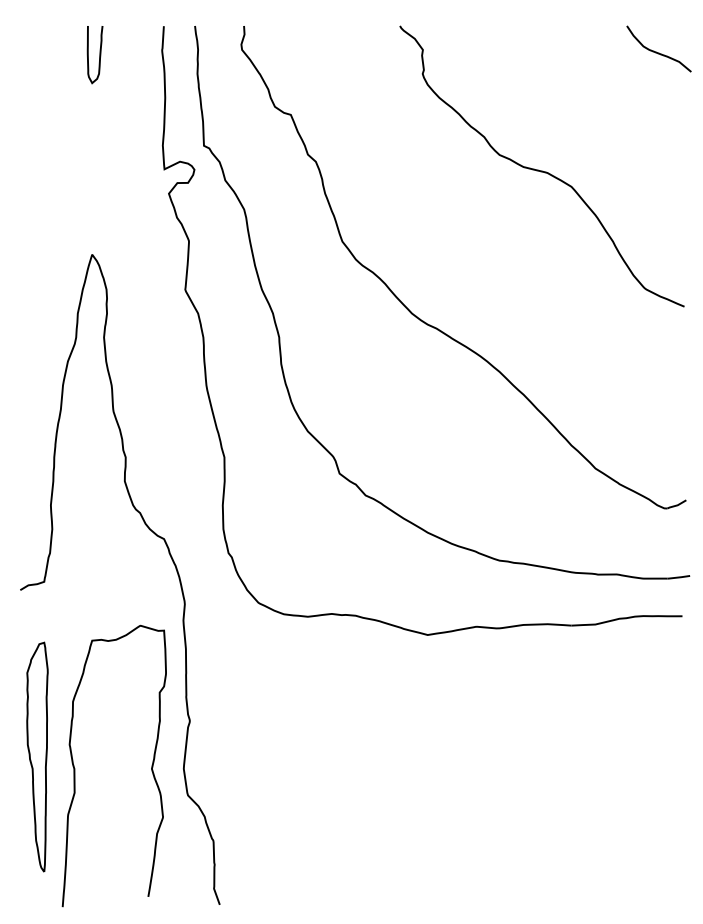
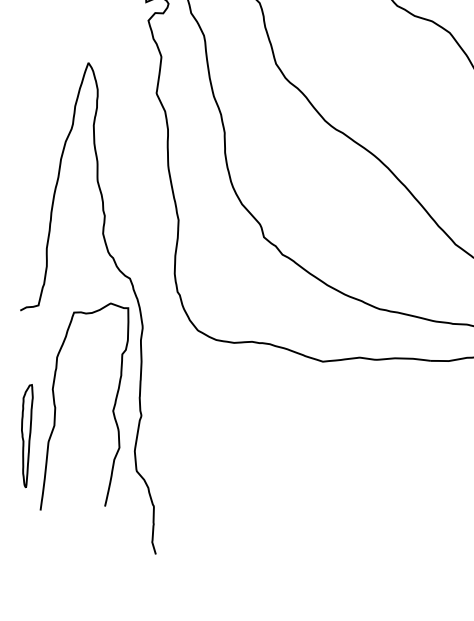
part: (37, 756) -> (25, 435), size x0.6
curve: (151, 765) -> (113, 408), moved

